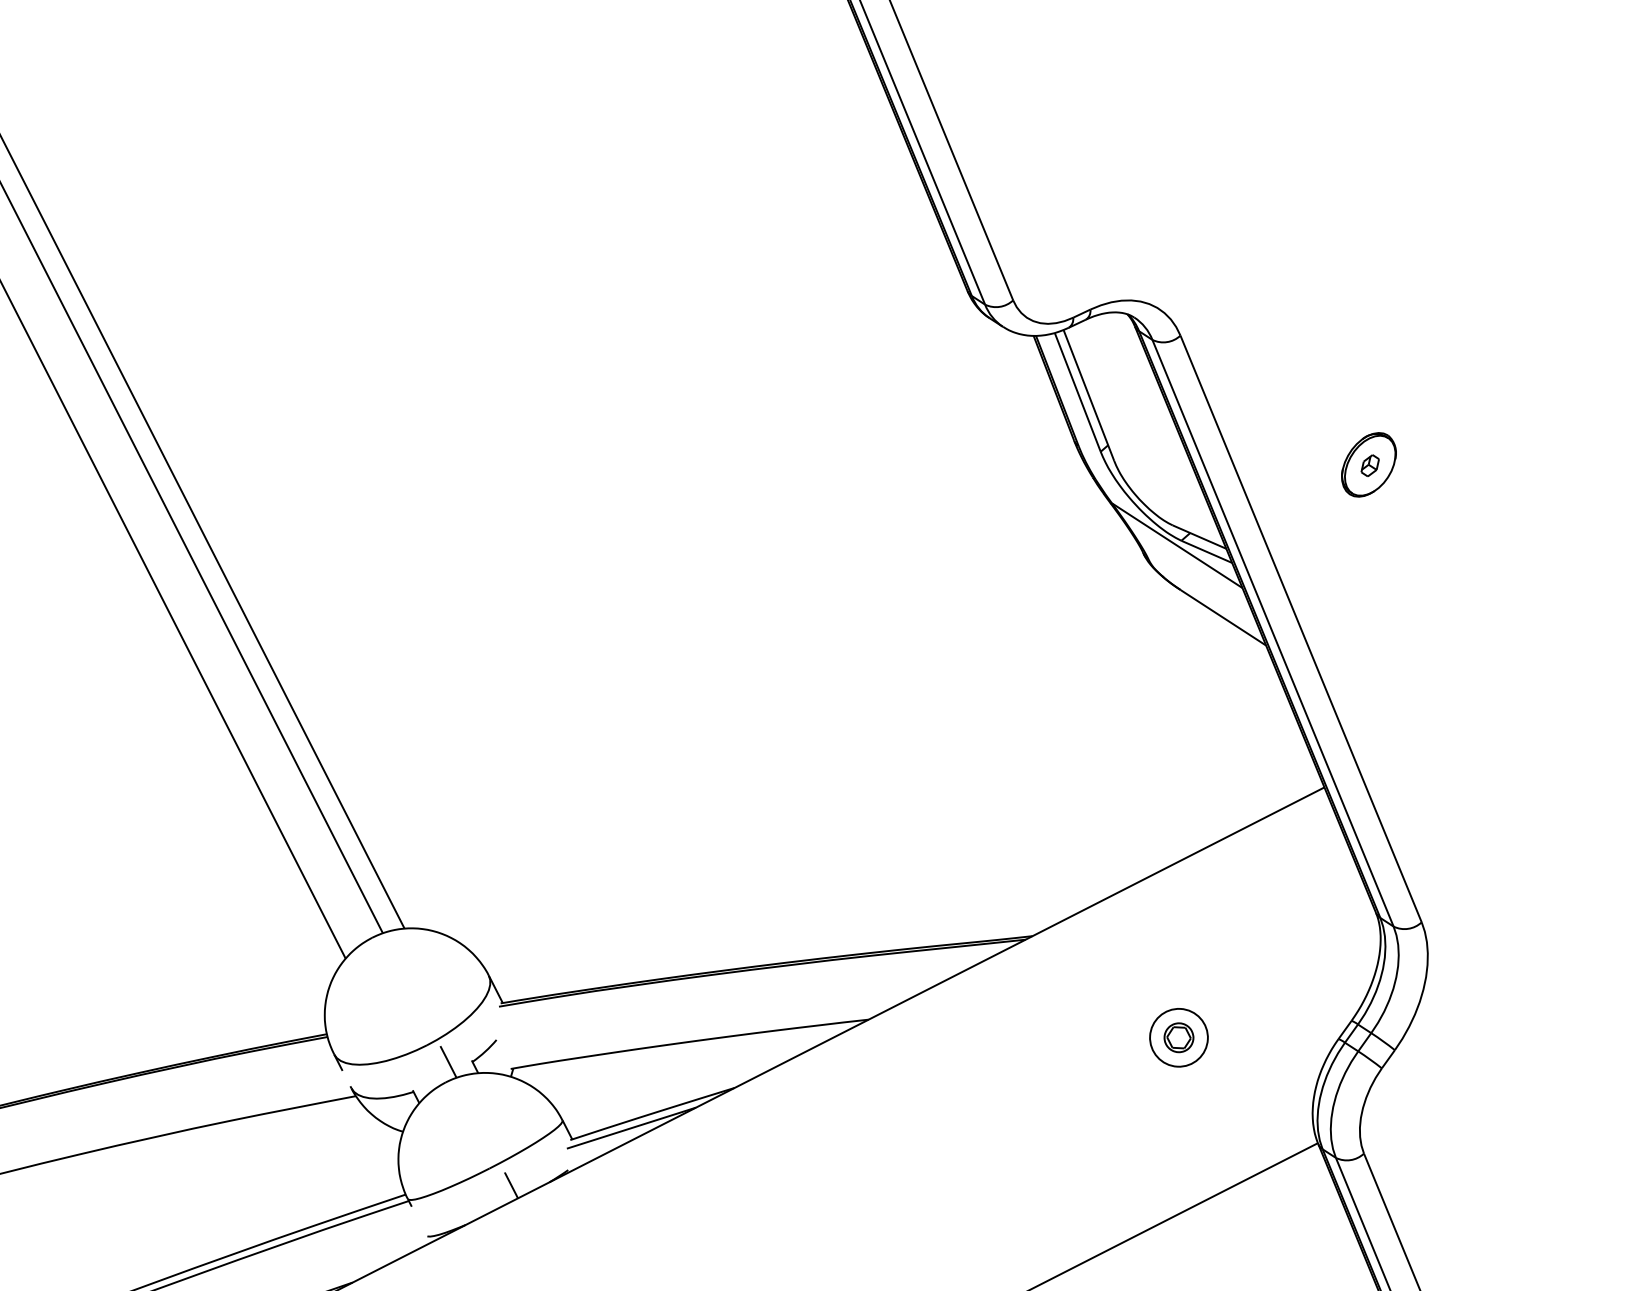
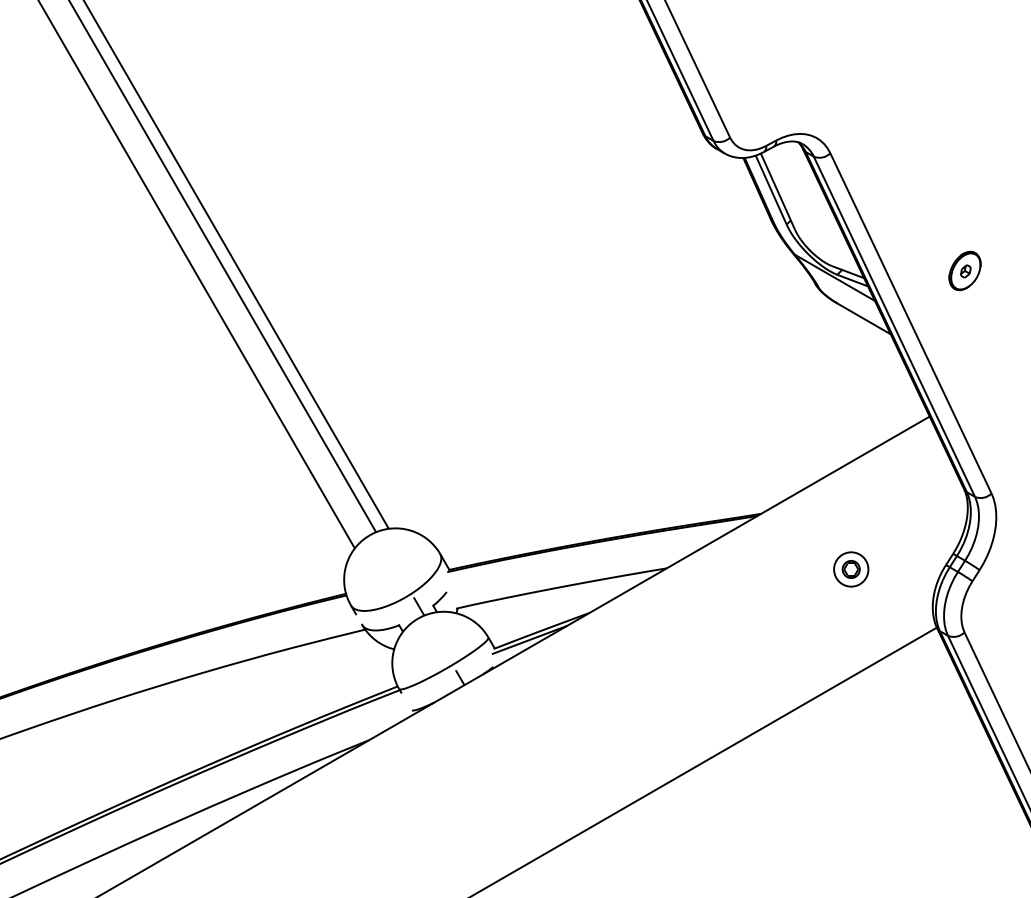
part: (1368, 463) -> (964, 270), moved

